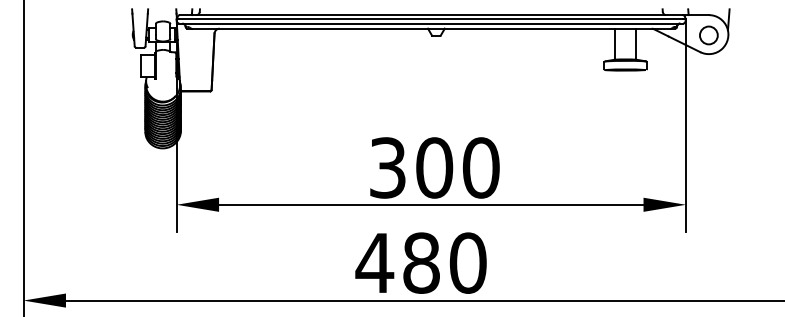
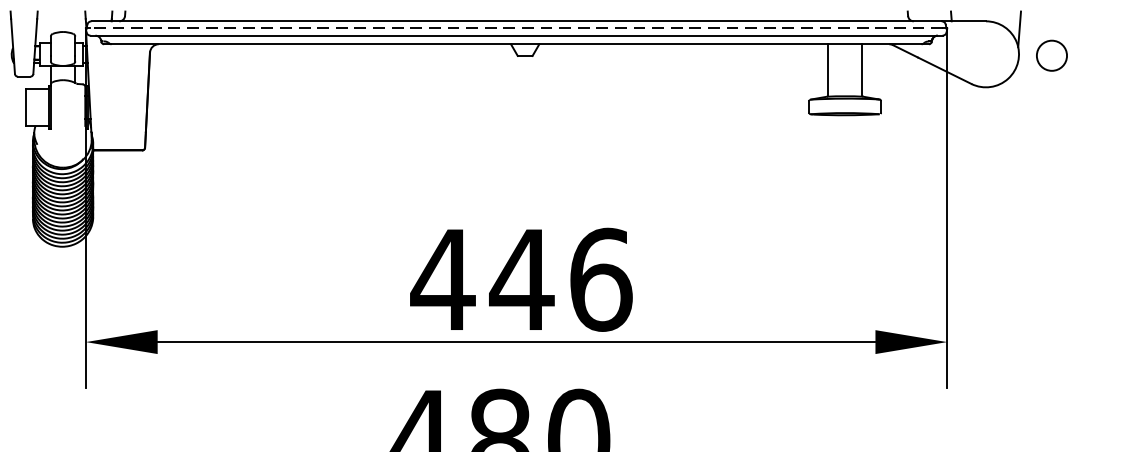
line: (430, 19) -> (515, 28), solid -> dashed
circle: (708, 35) -> (1051, 55), moved
text: (433, 167) -> (520, 279), 300 -> 446

